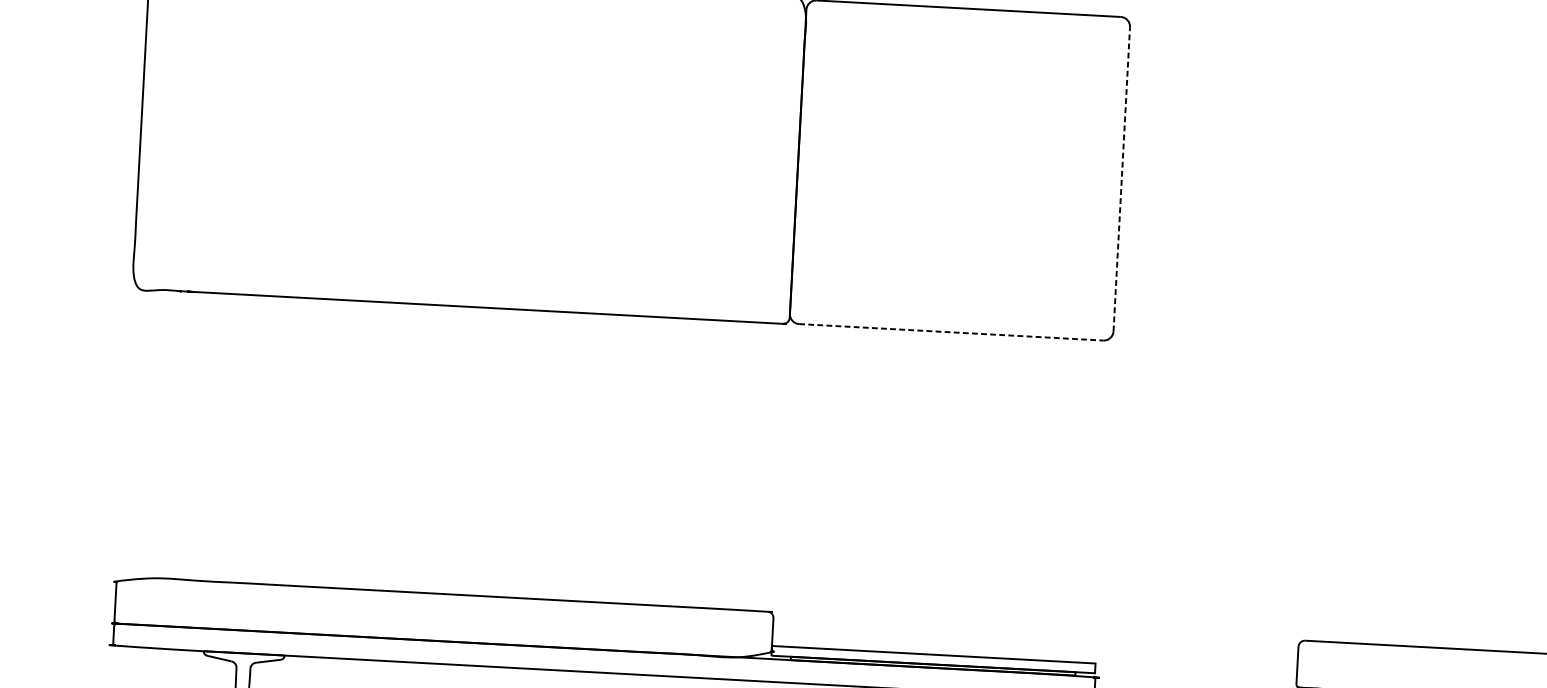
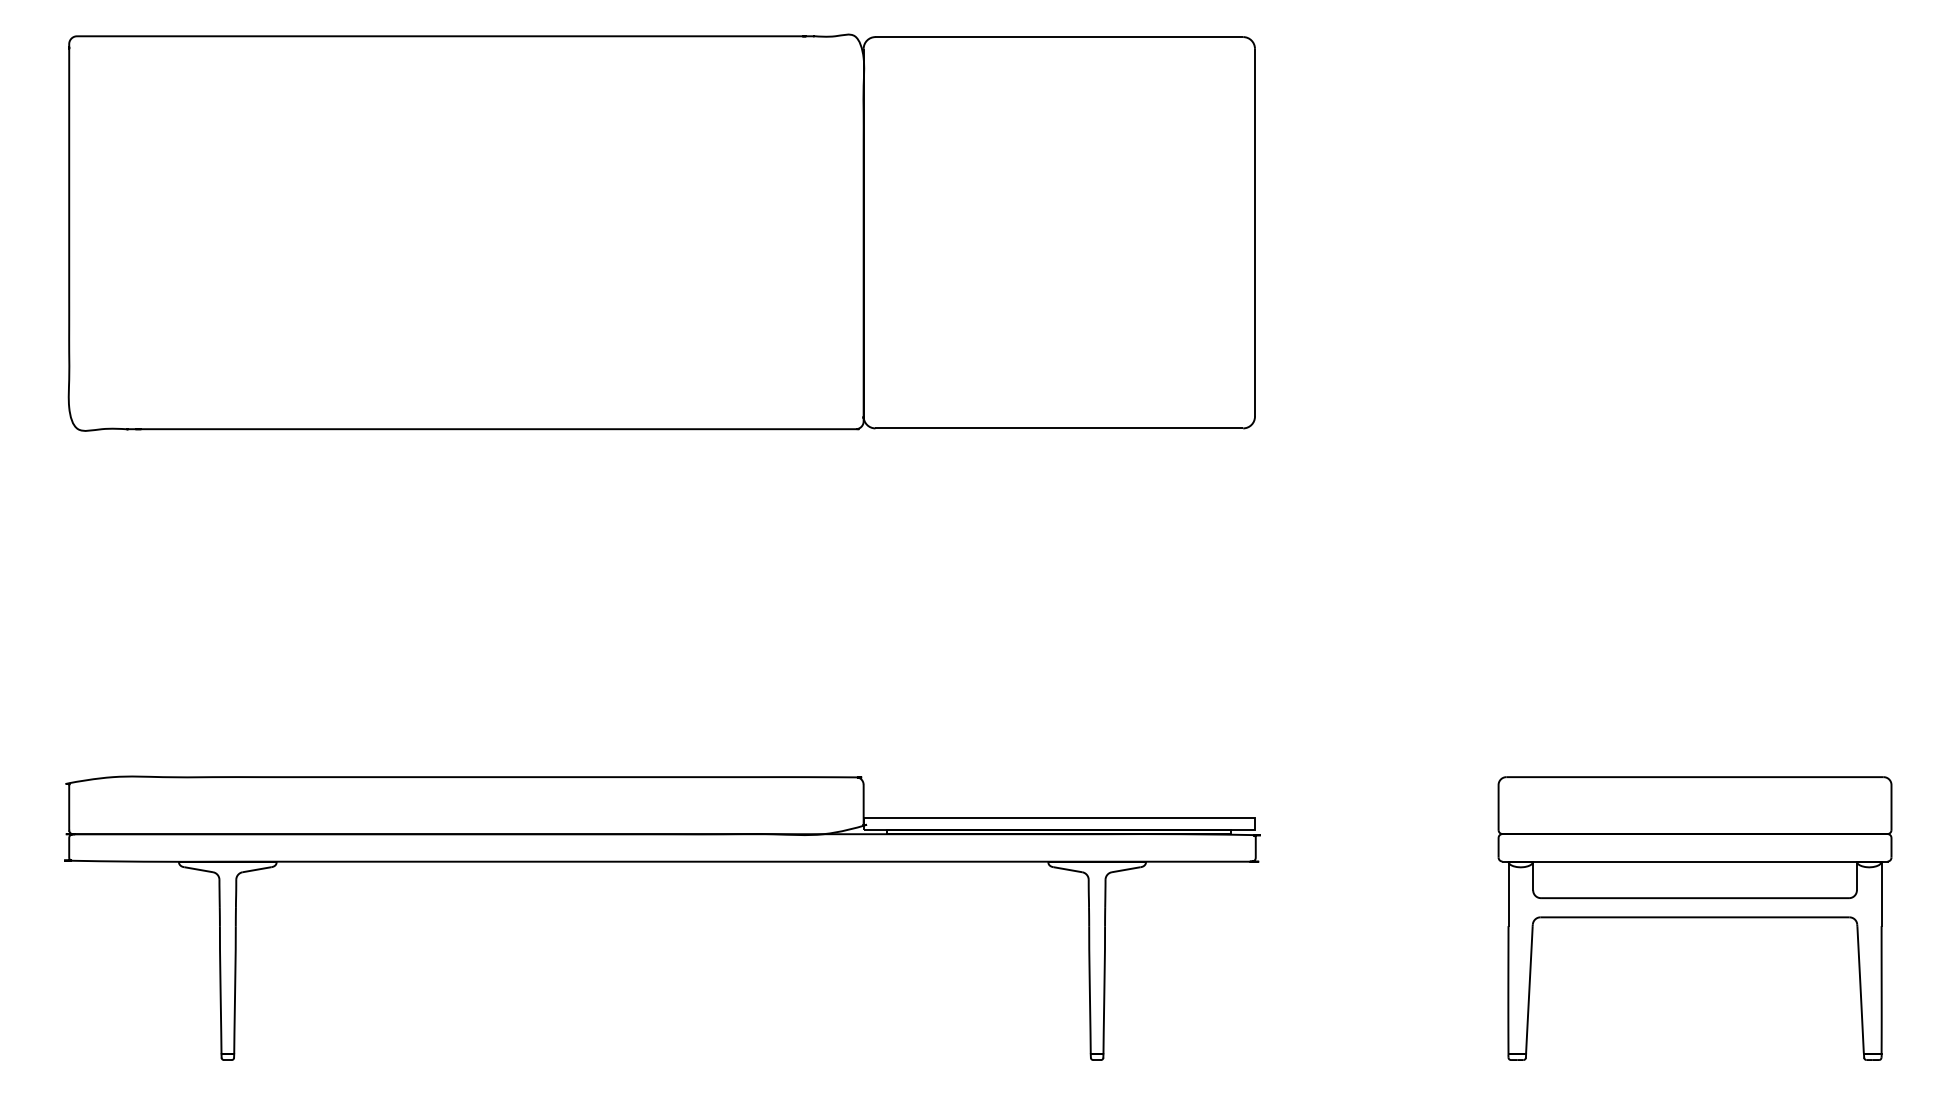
line: (1121, 179) -> (1254, 232), dashed -> solid
line: (951, 332) -> (1059, 428), dashed -> solid

